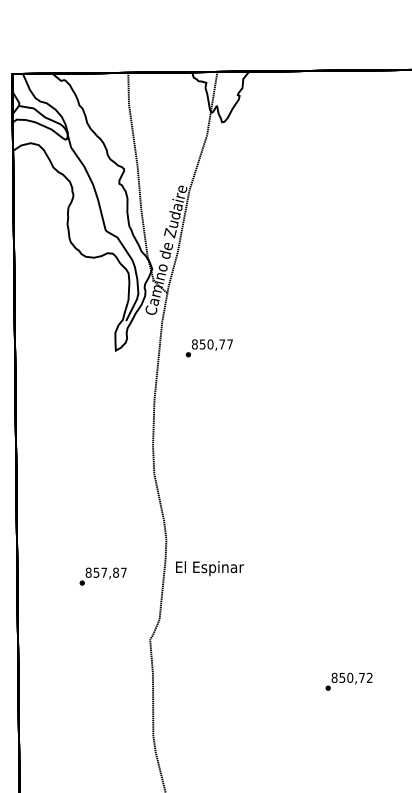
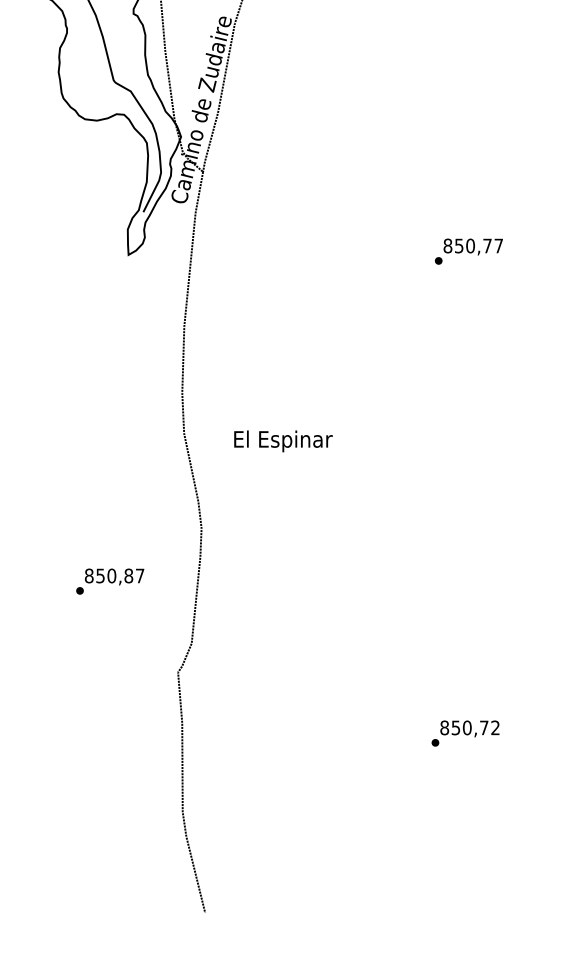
text: (208, 348) -> (467, 251), moved
text: (210, 568) -> (284, 441), moved
text: (104, 572) -> (112, 575), 857,87 -> 850,87

